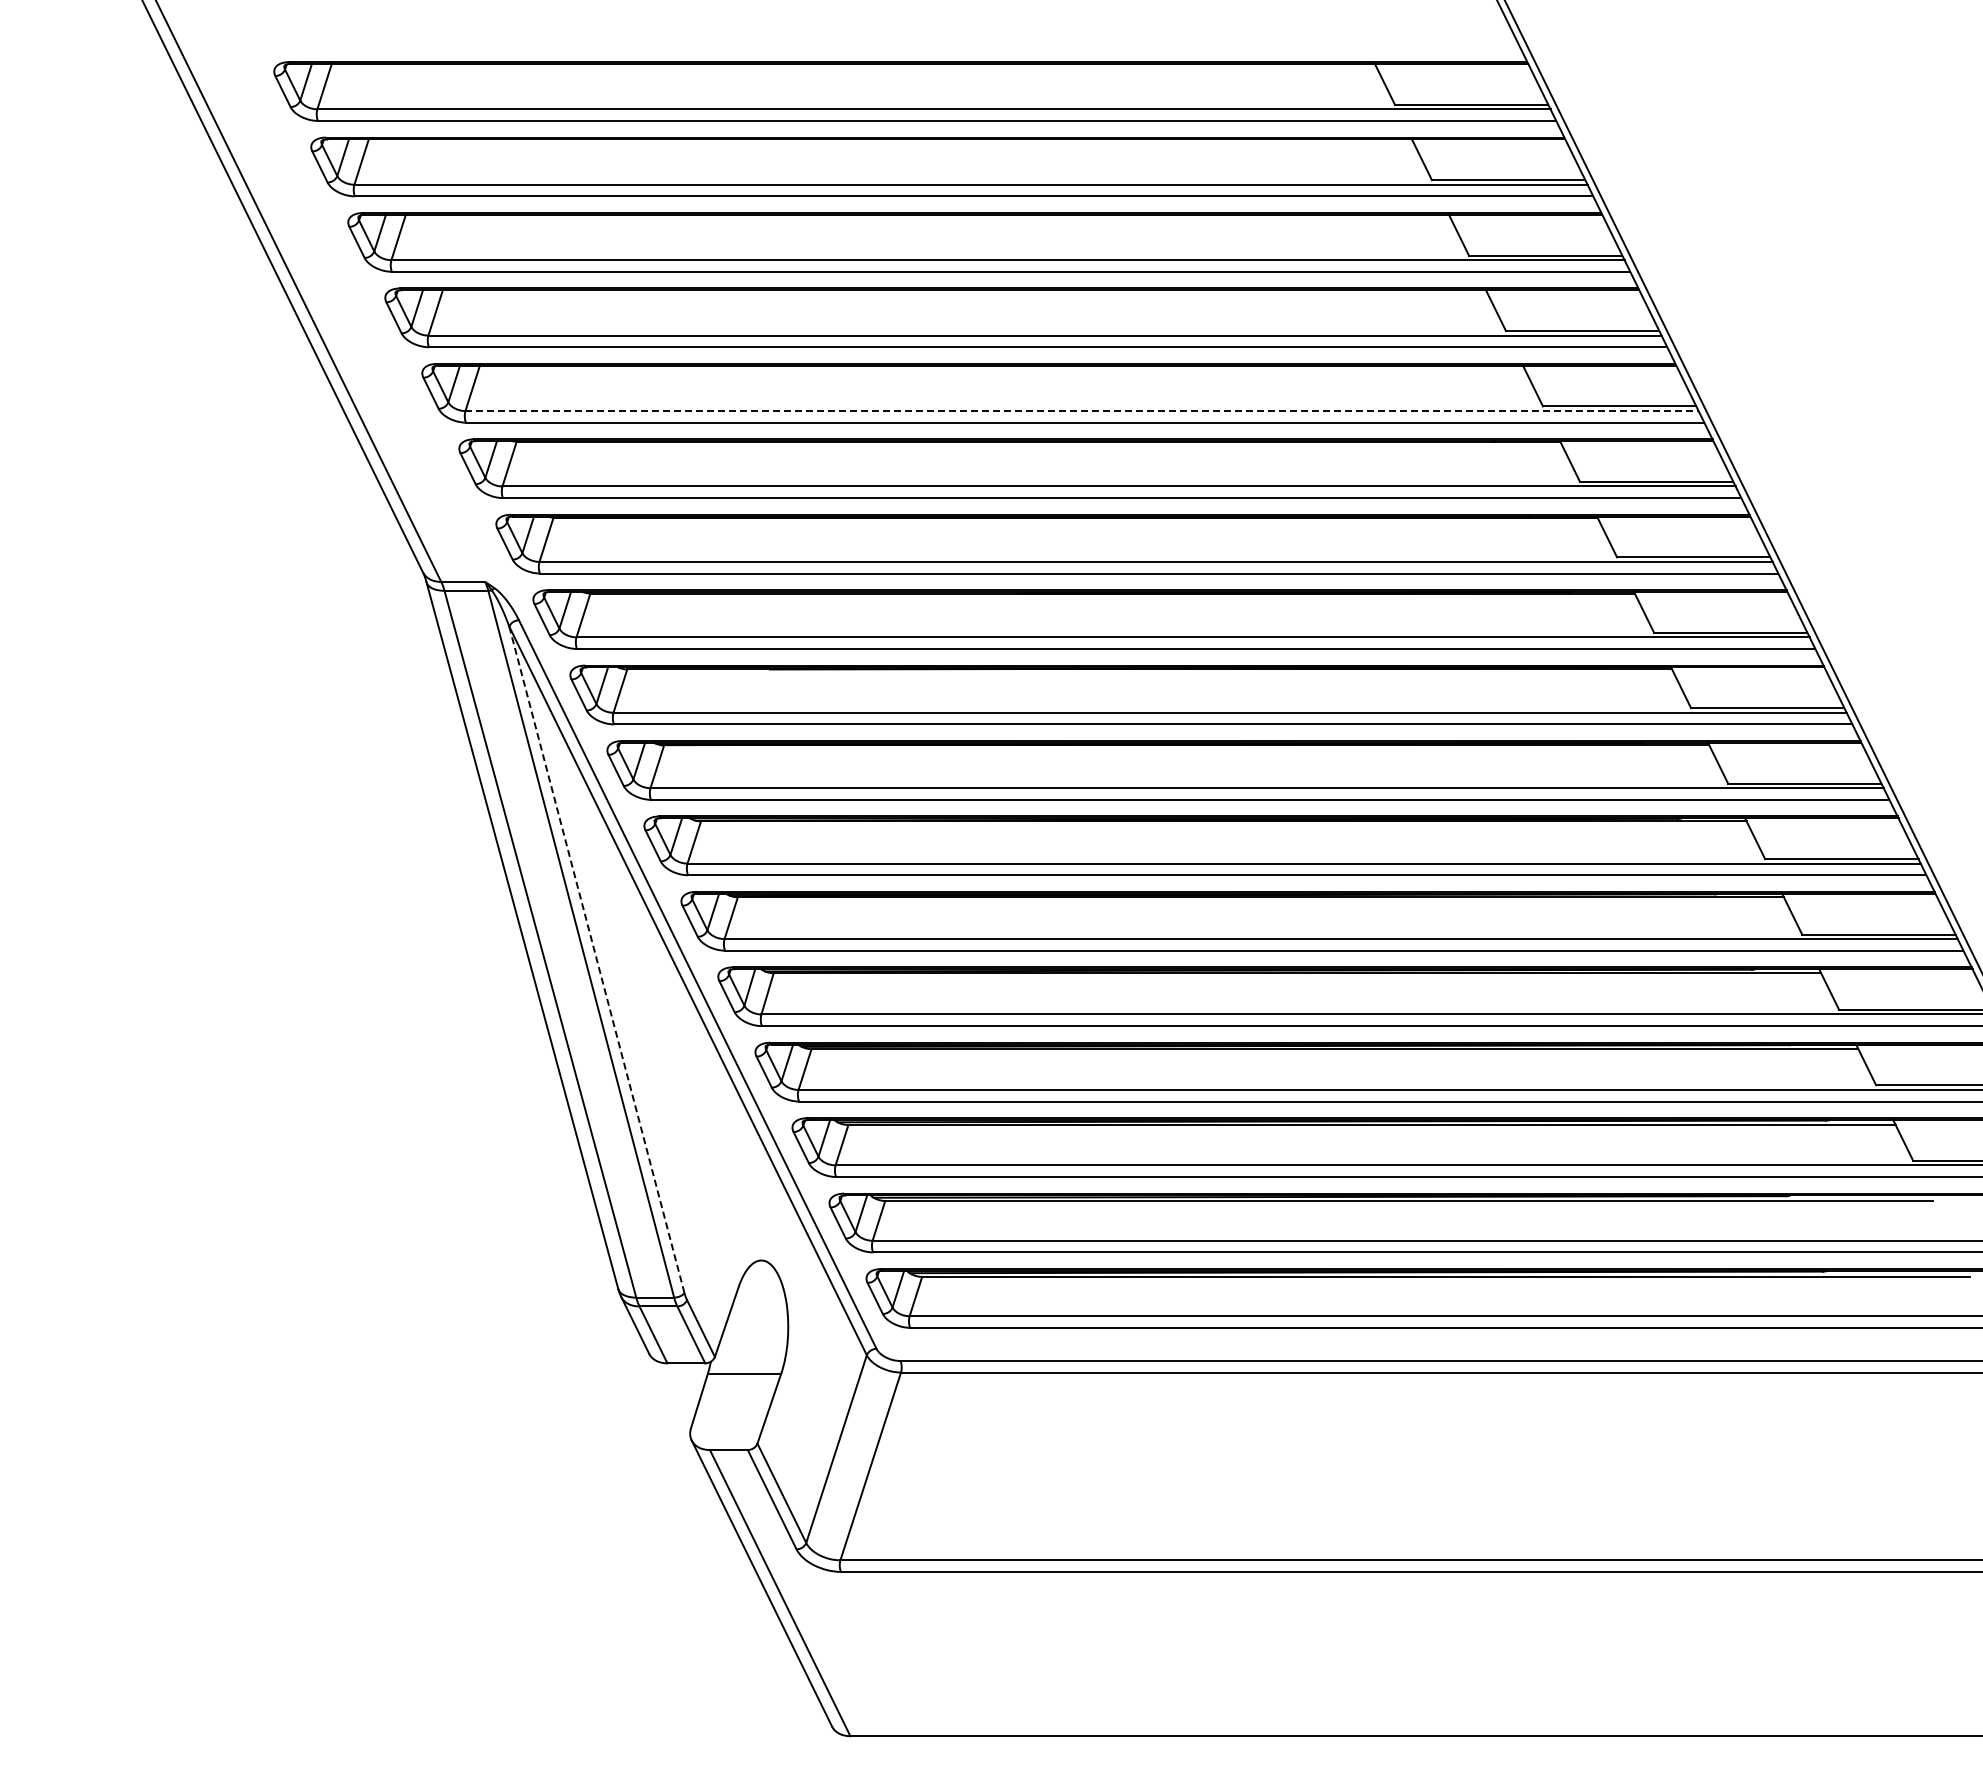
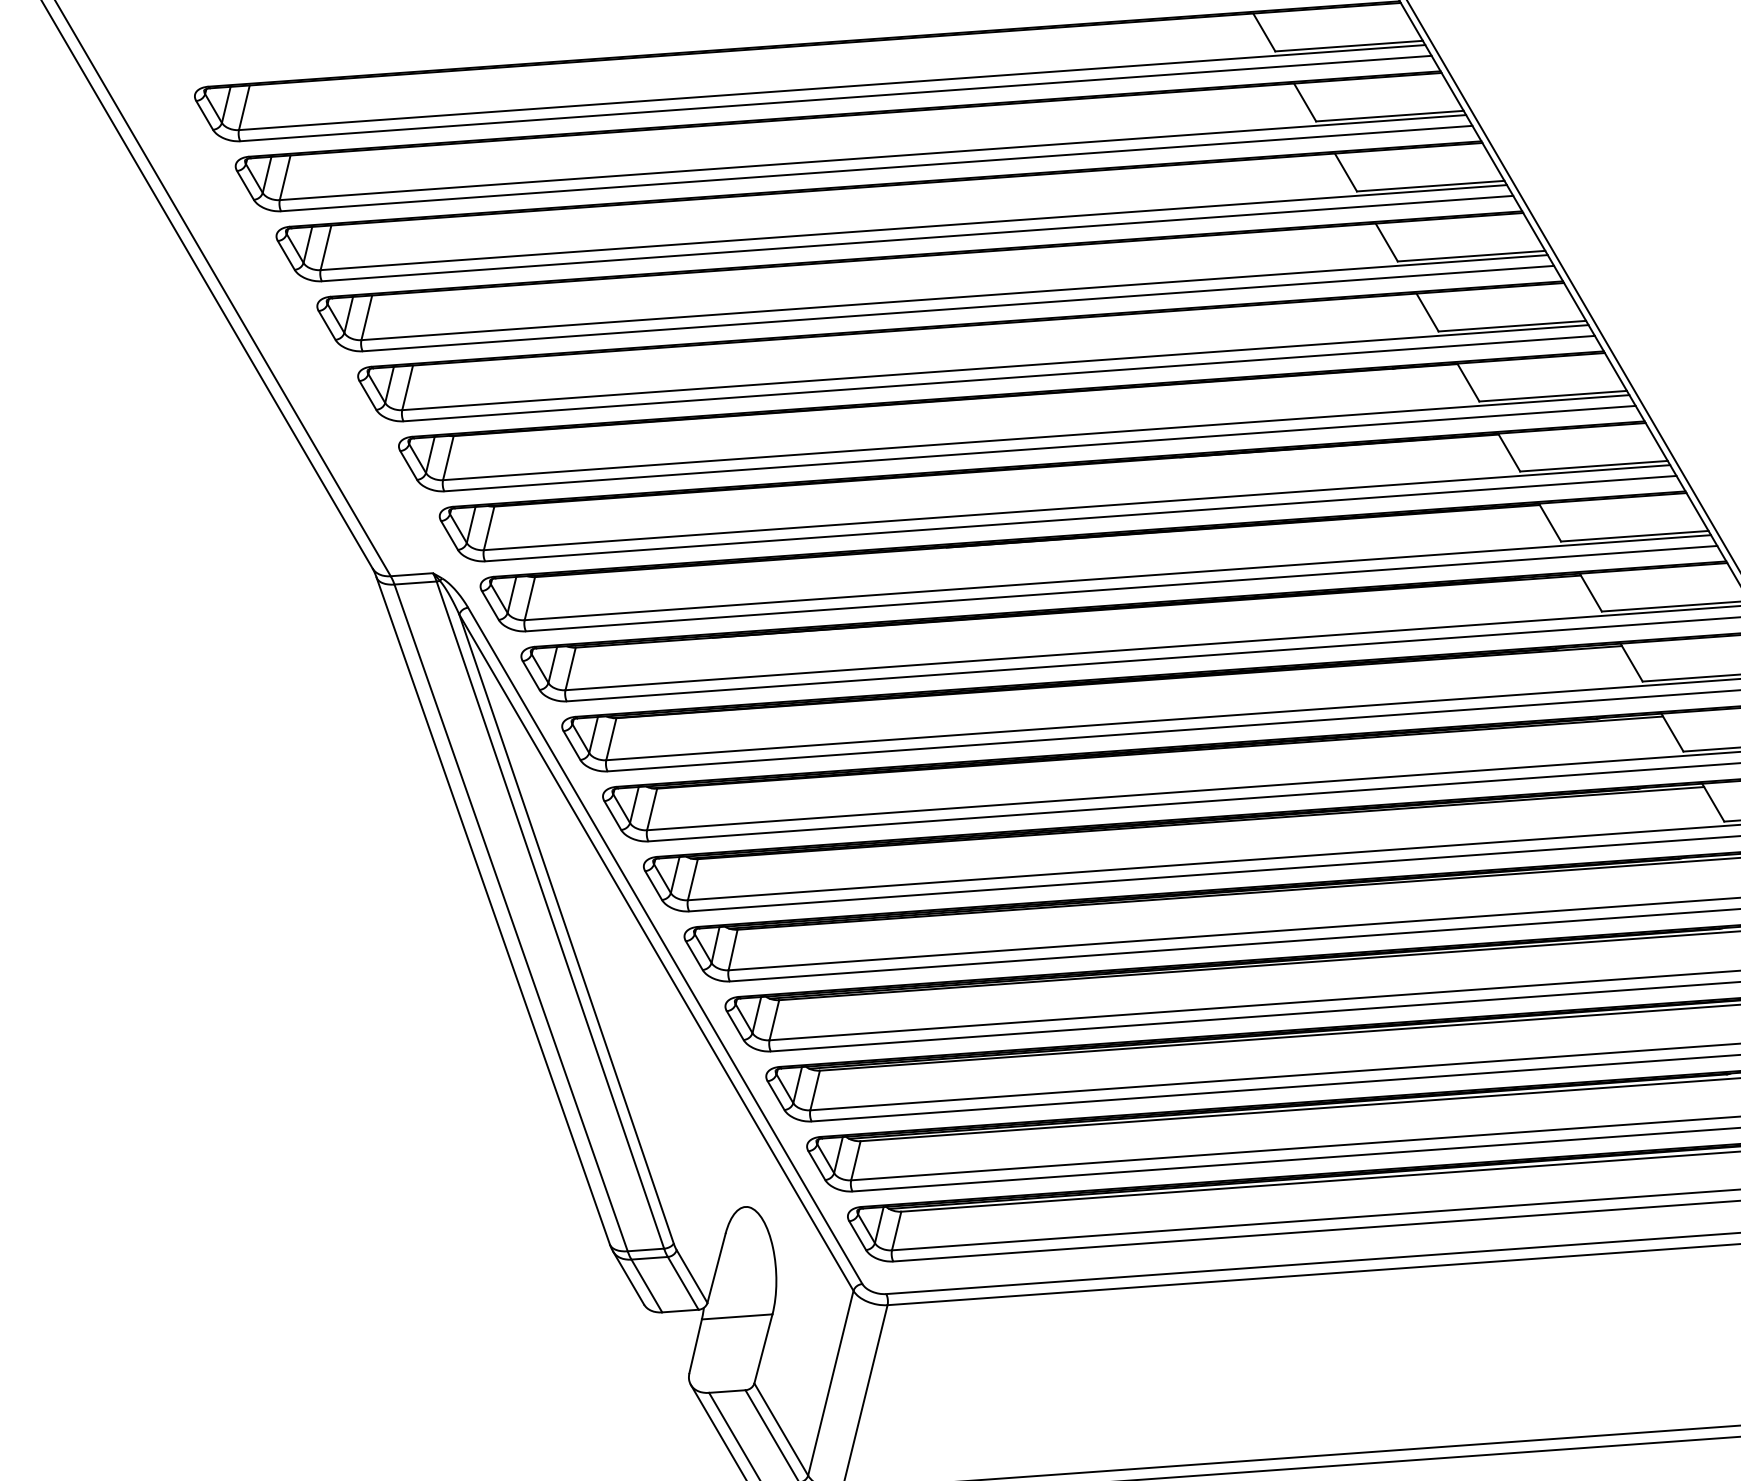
line: (1082, 411) -> (995, 368), dashed -> solid
line: (596, 959) -> (566, 928), dashed -> solid

